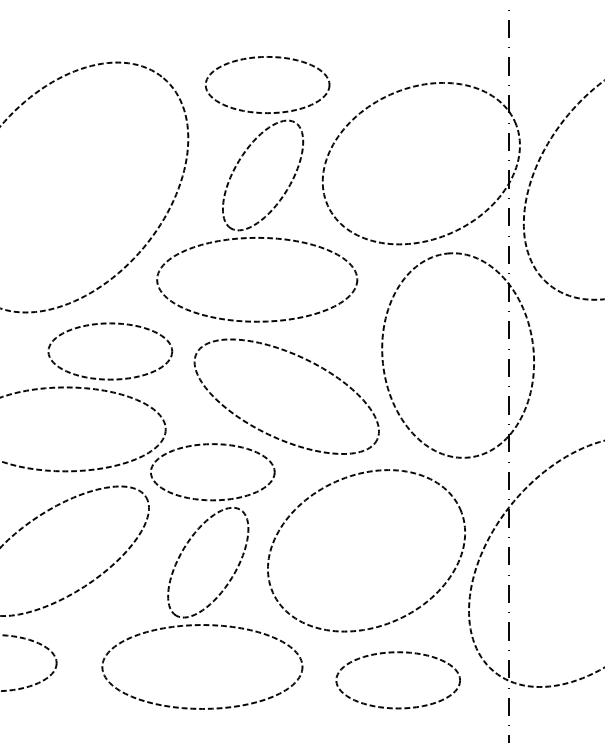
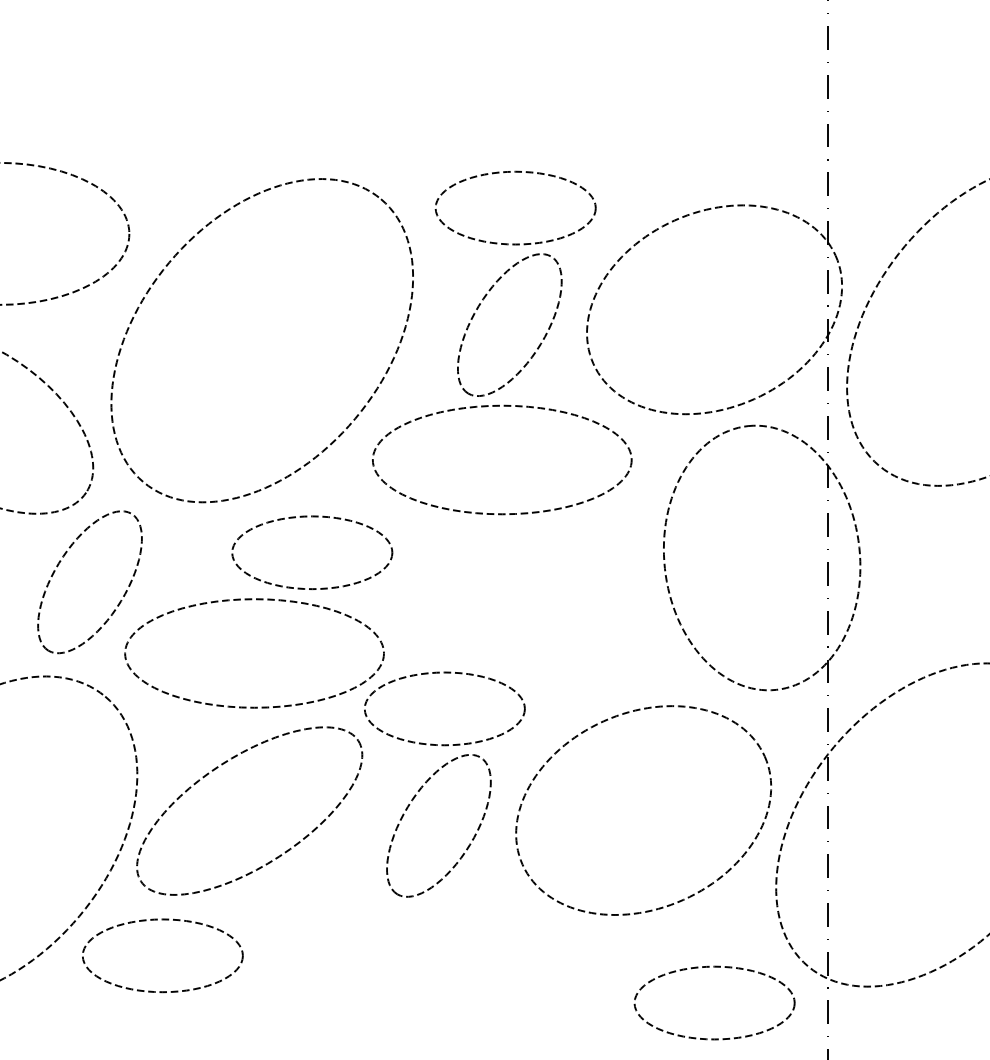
part: (268, 433) -> (516, 658), removed
part: (204, 625) -> (433, 907), removed
part: (398, 652) -> (714, 967), moved

